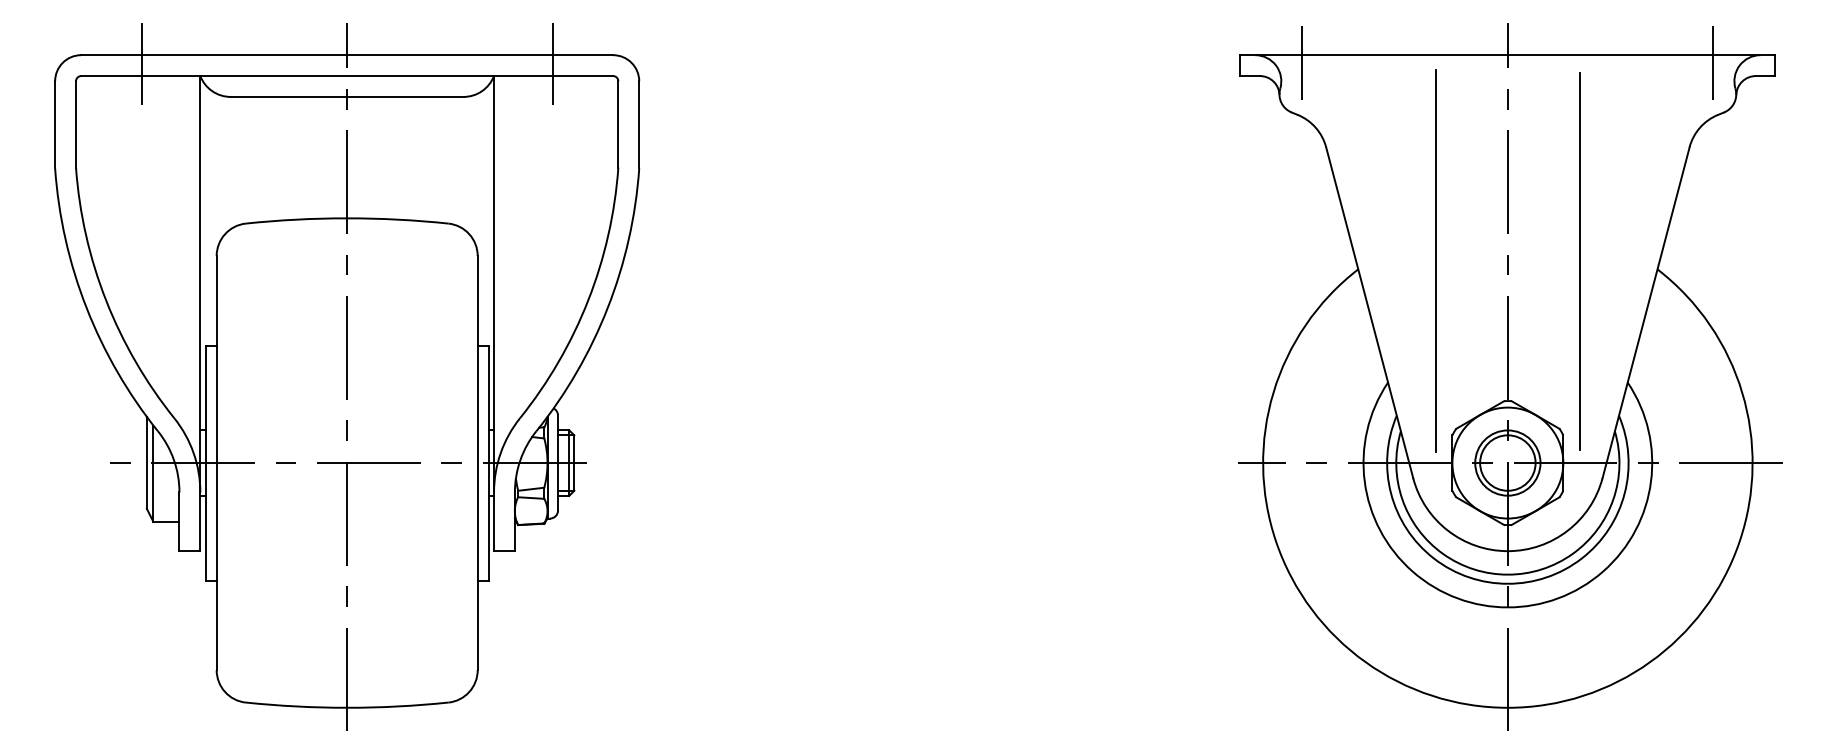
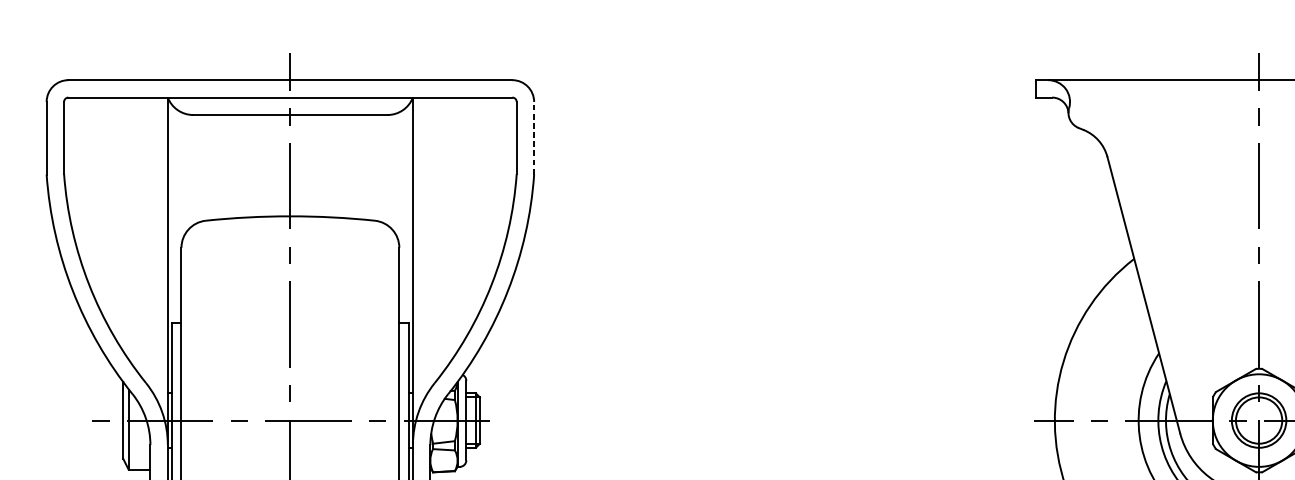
line: (1302, 62) -> (1087, 86), removed
line: (141, 63) -> (118, 87), removed
line: (552, 63) -> (461, 87), removed
line: (639, 124) -> (534, 138), solid -> dashed
line: (1436, 261) -> (1199, 252), removed

